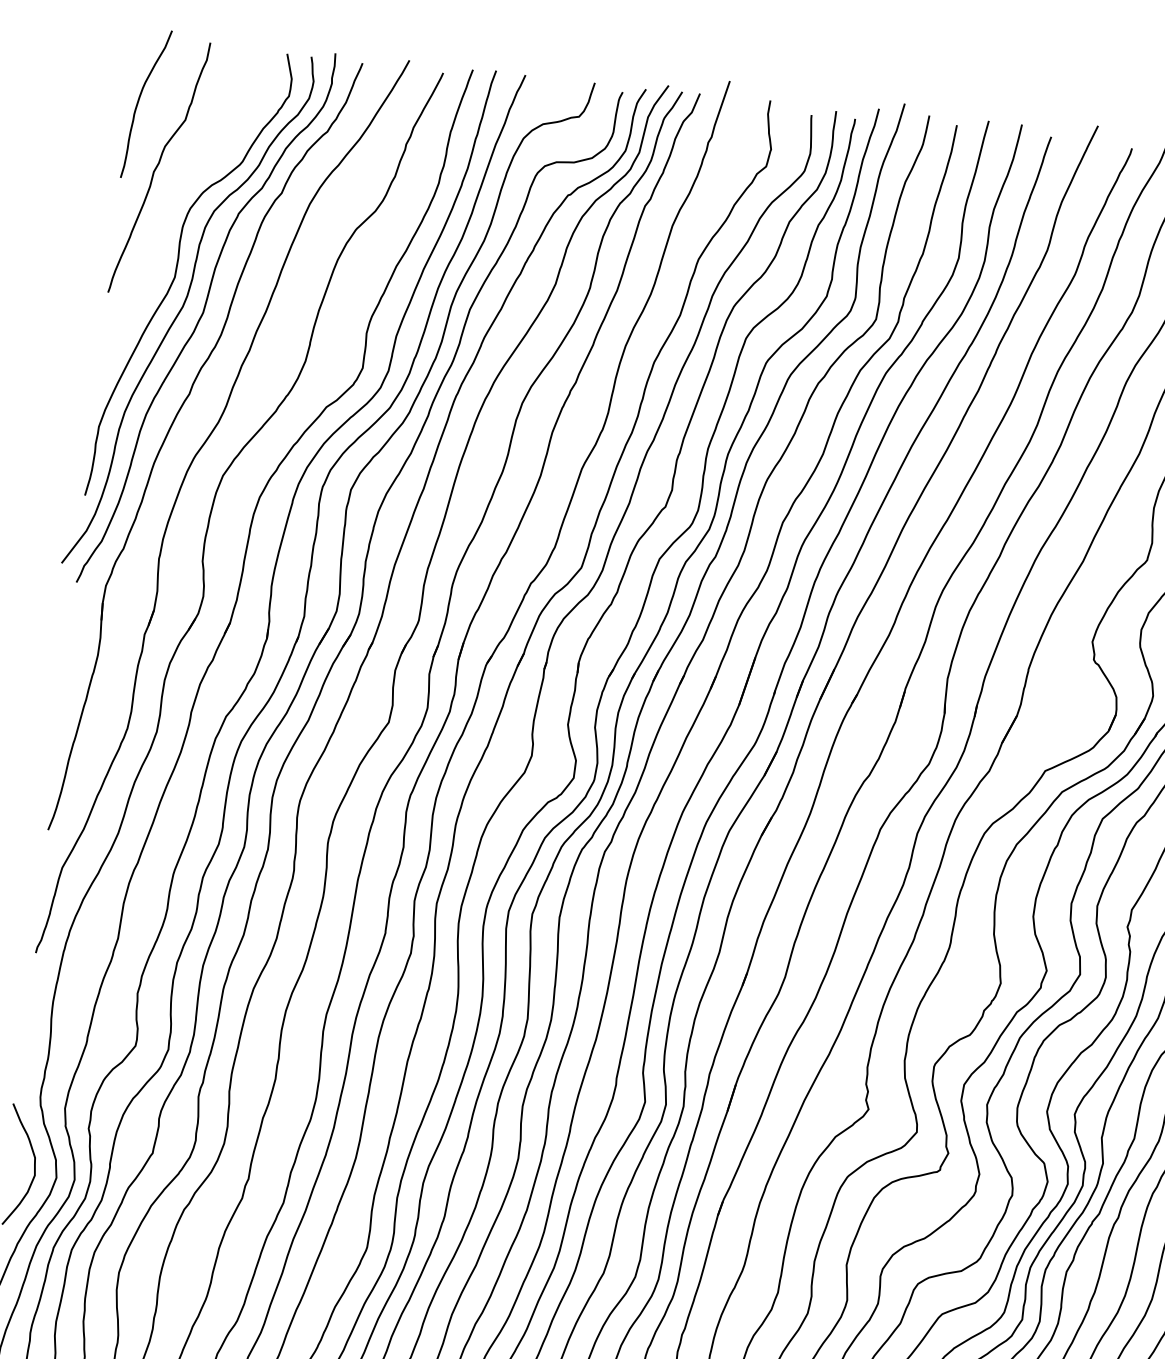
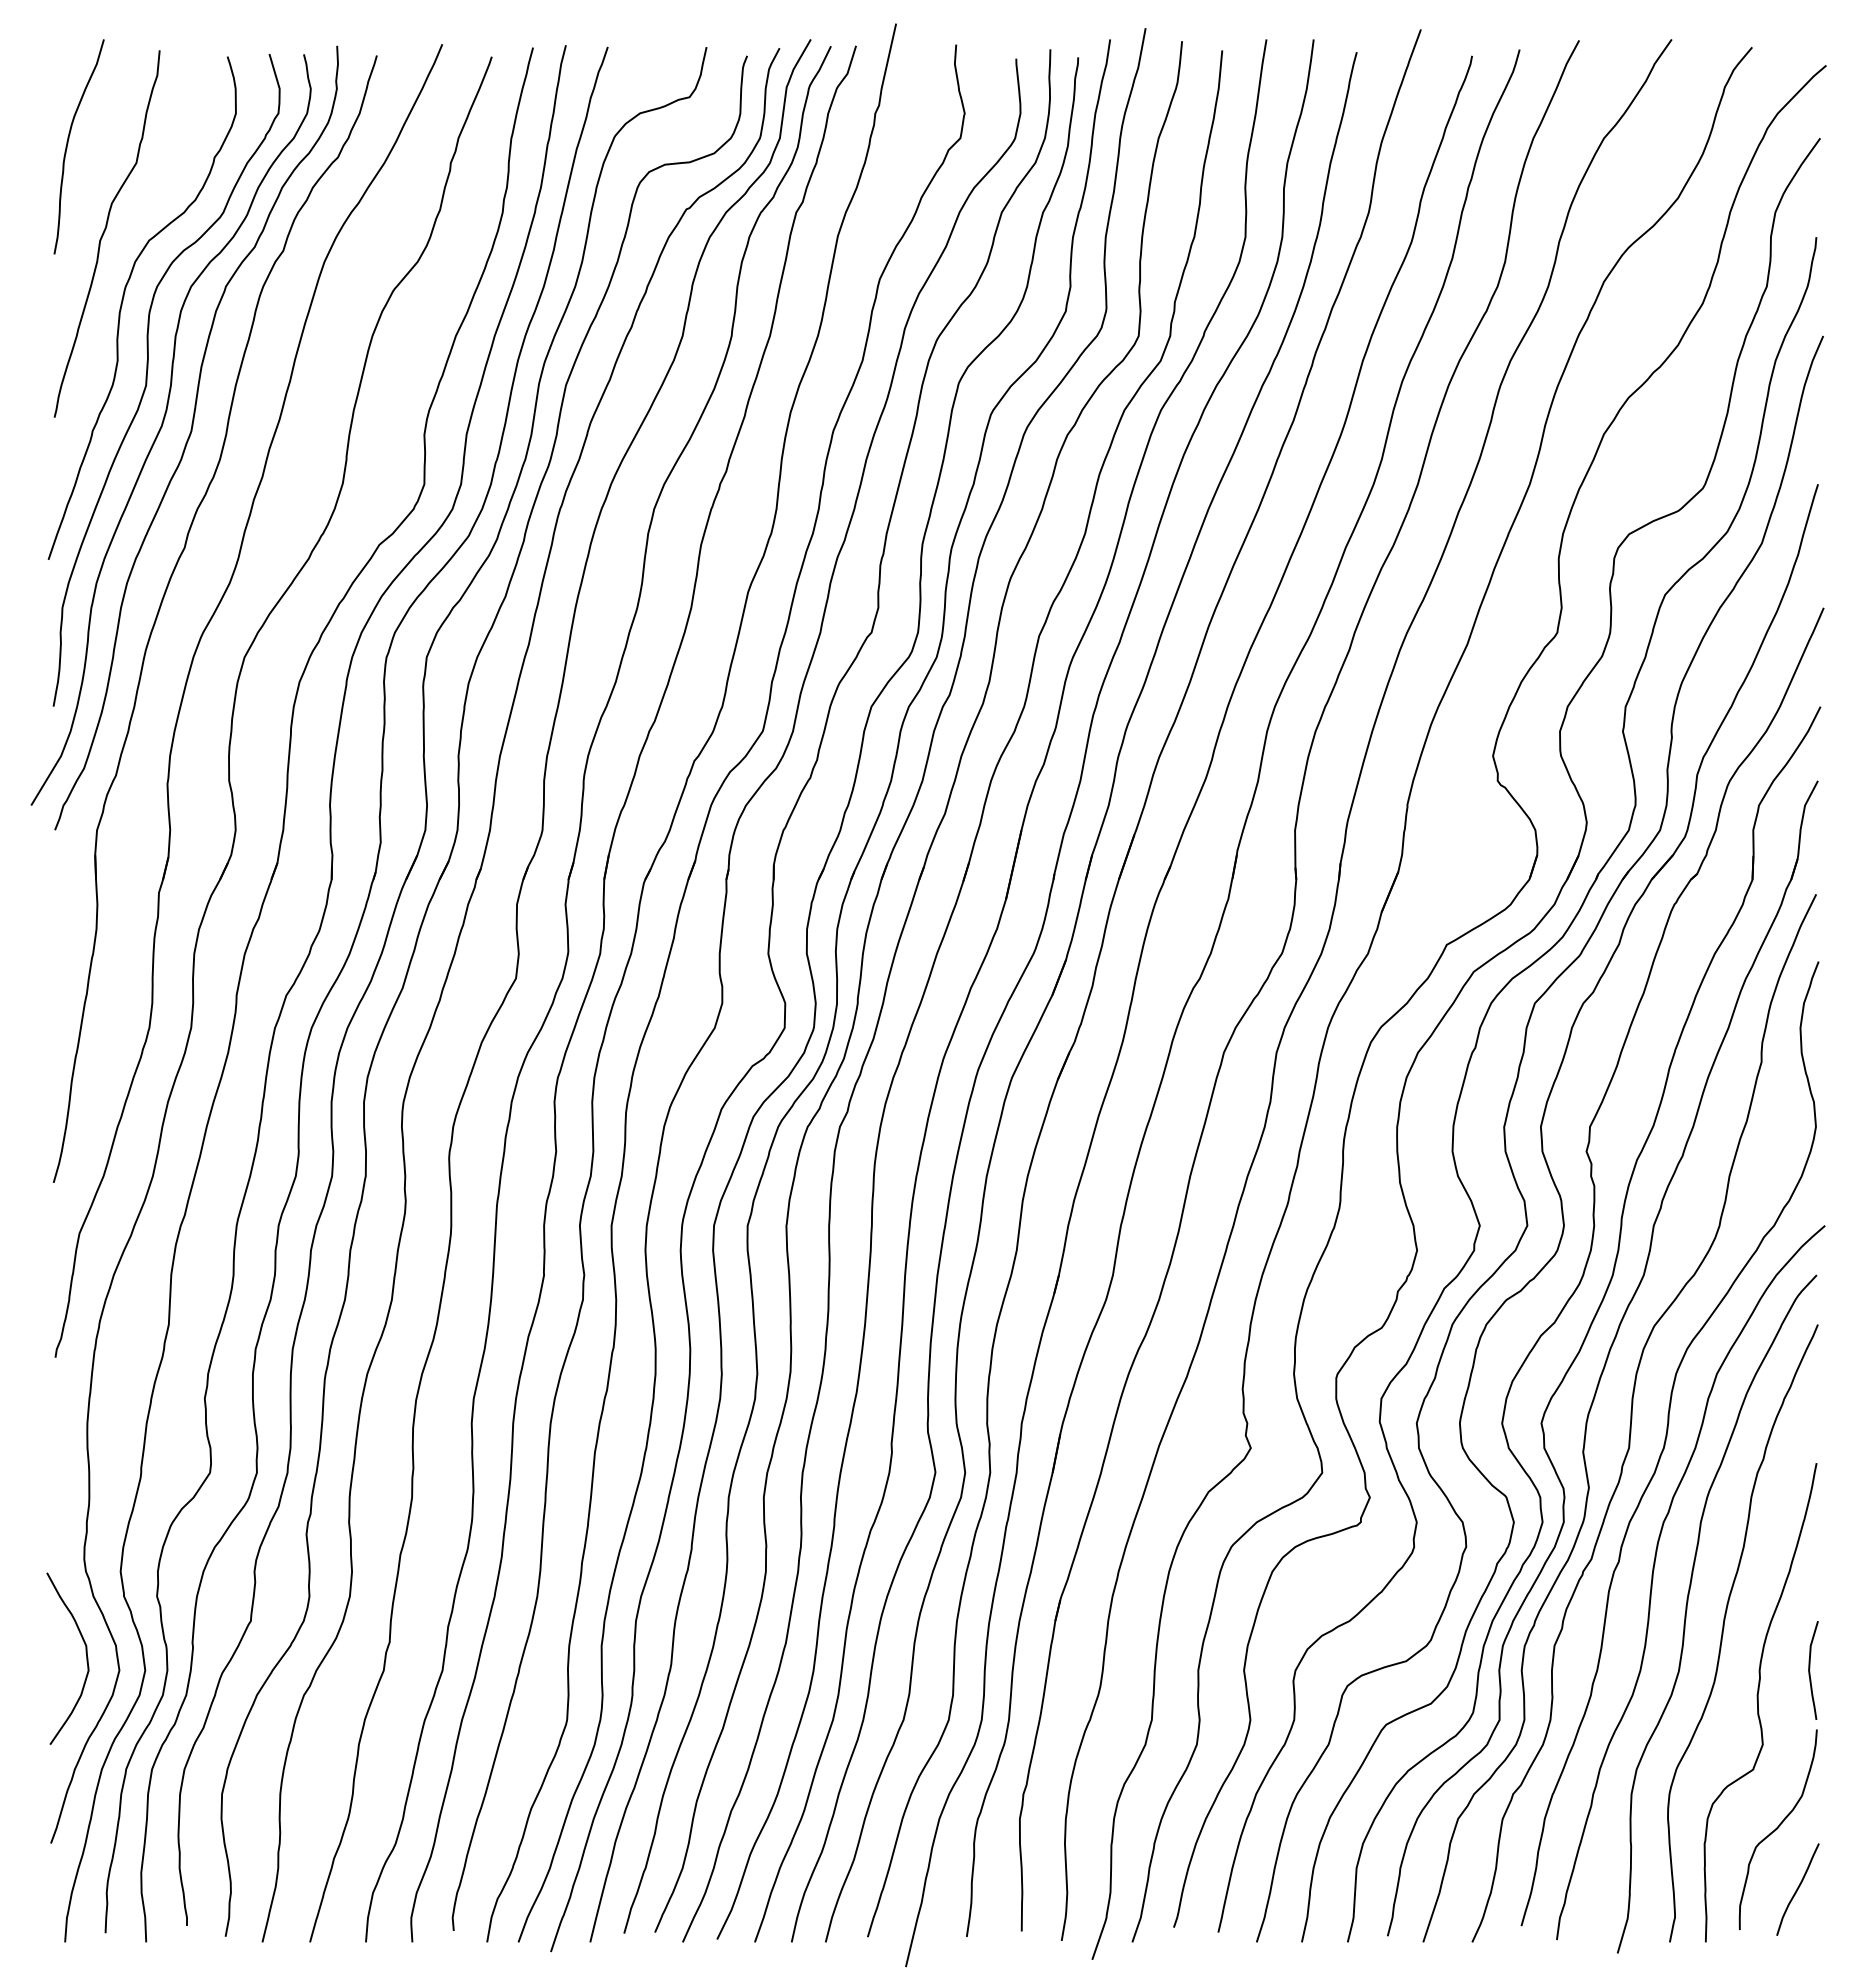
curve: (165, 216) -> (123, 301), added

